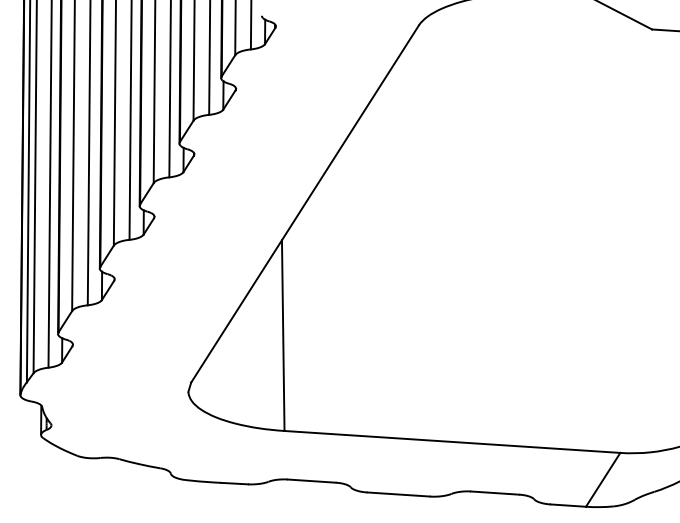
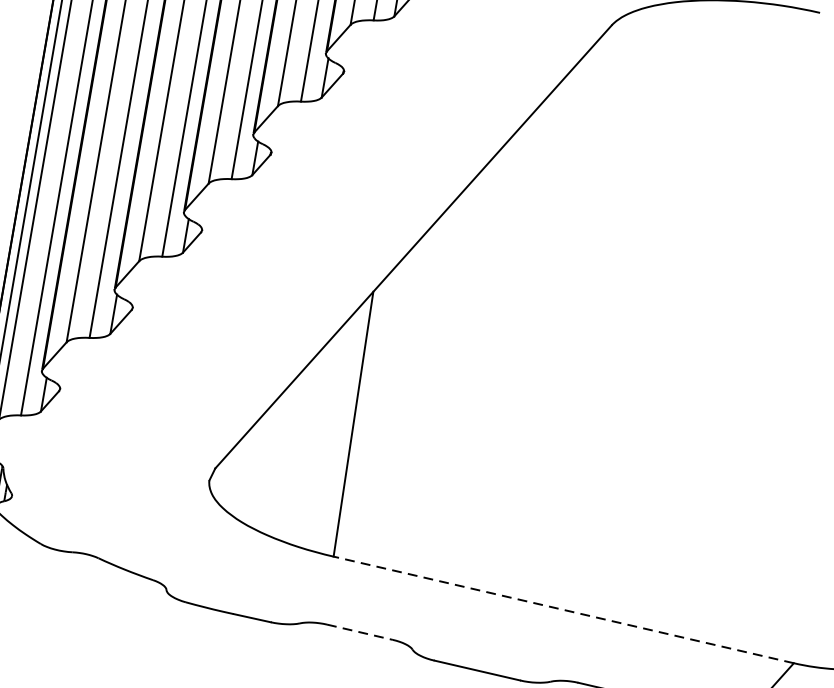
line: (451, 441) -> (562, 609), solid -> dashed
line: (312, 481) -> (360, 632), solid -> dashed

